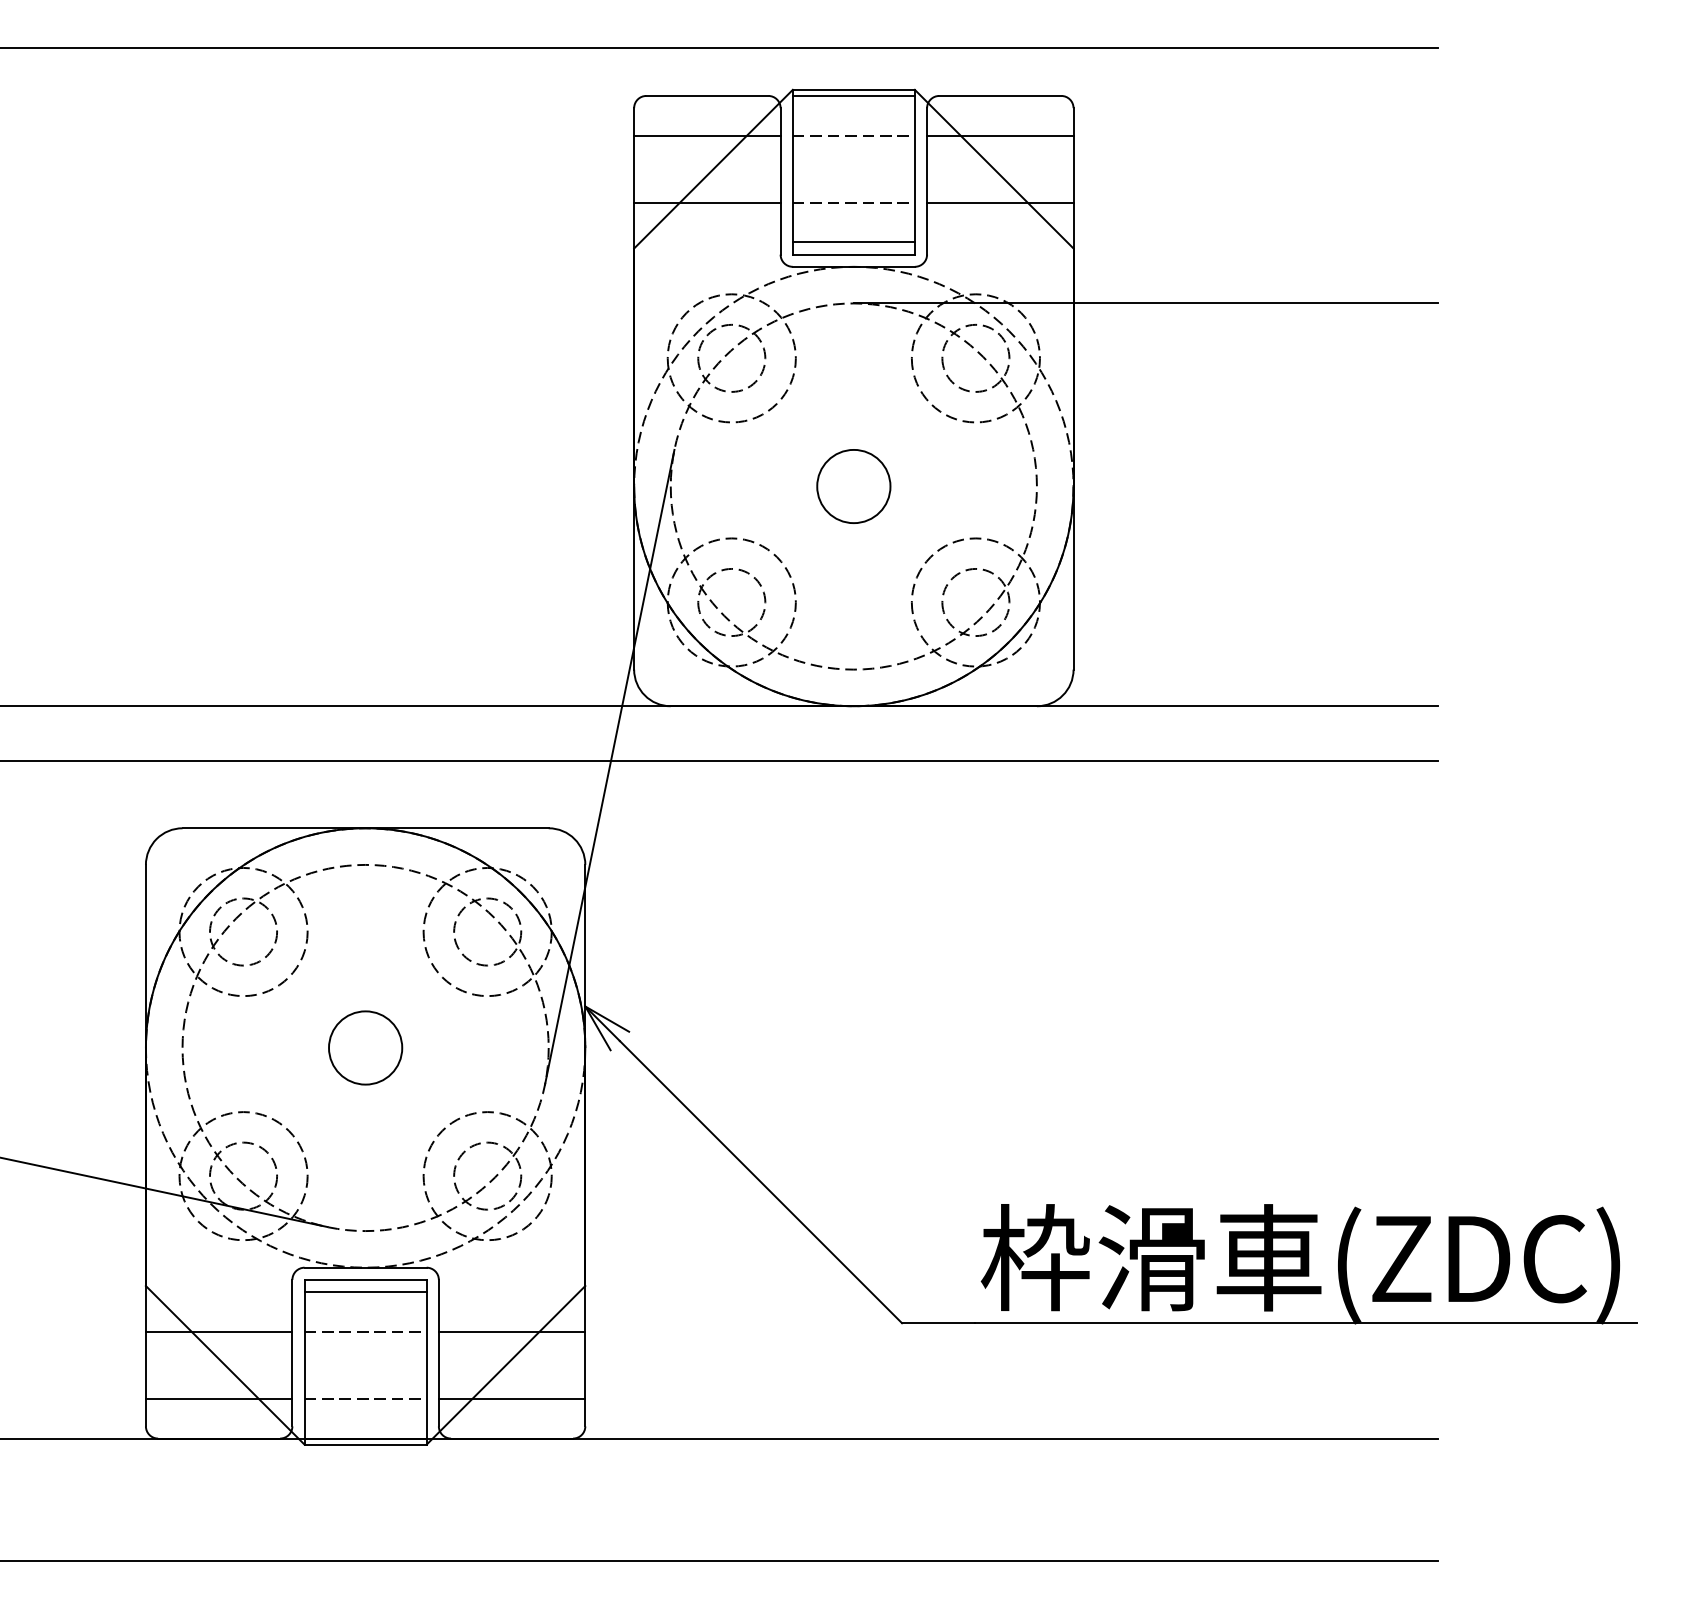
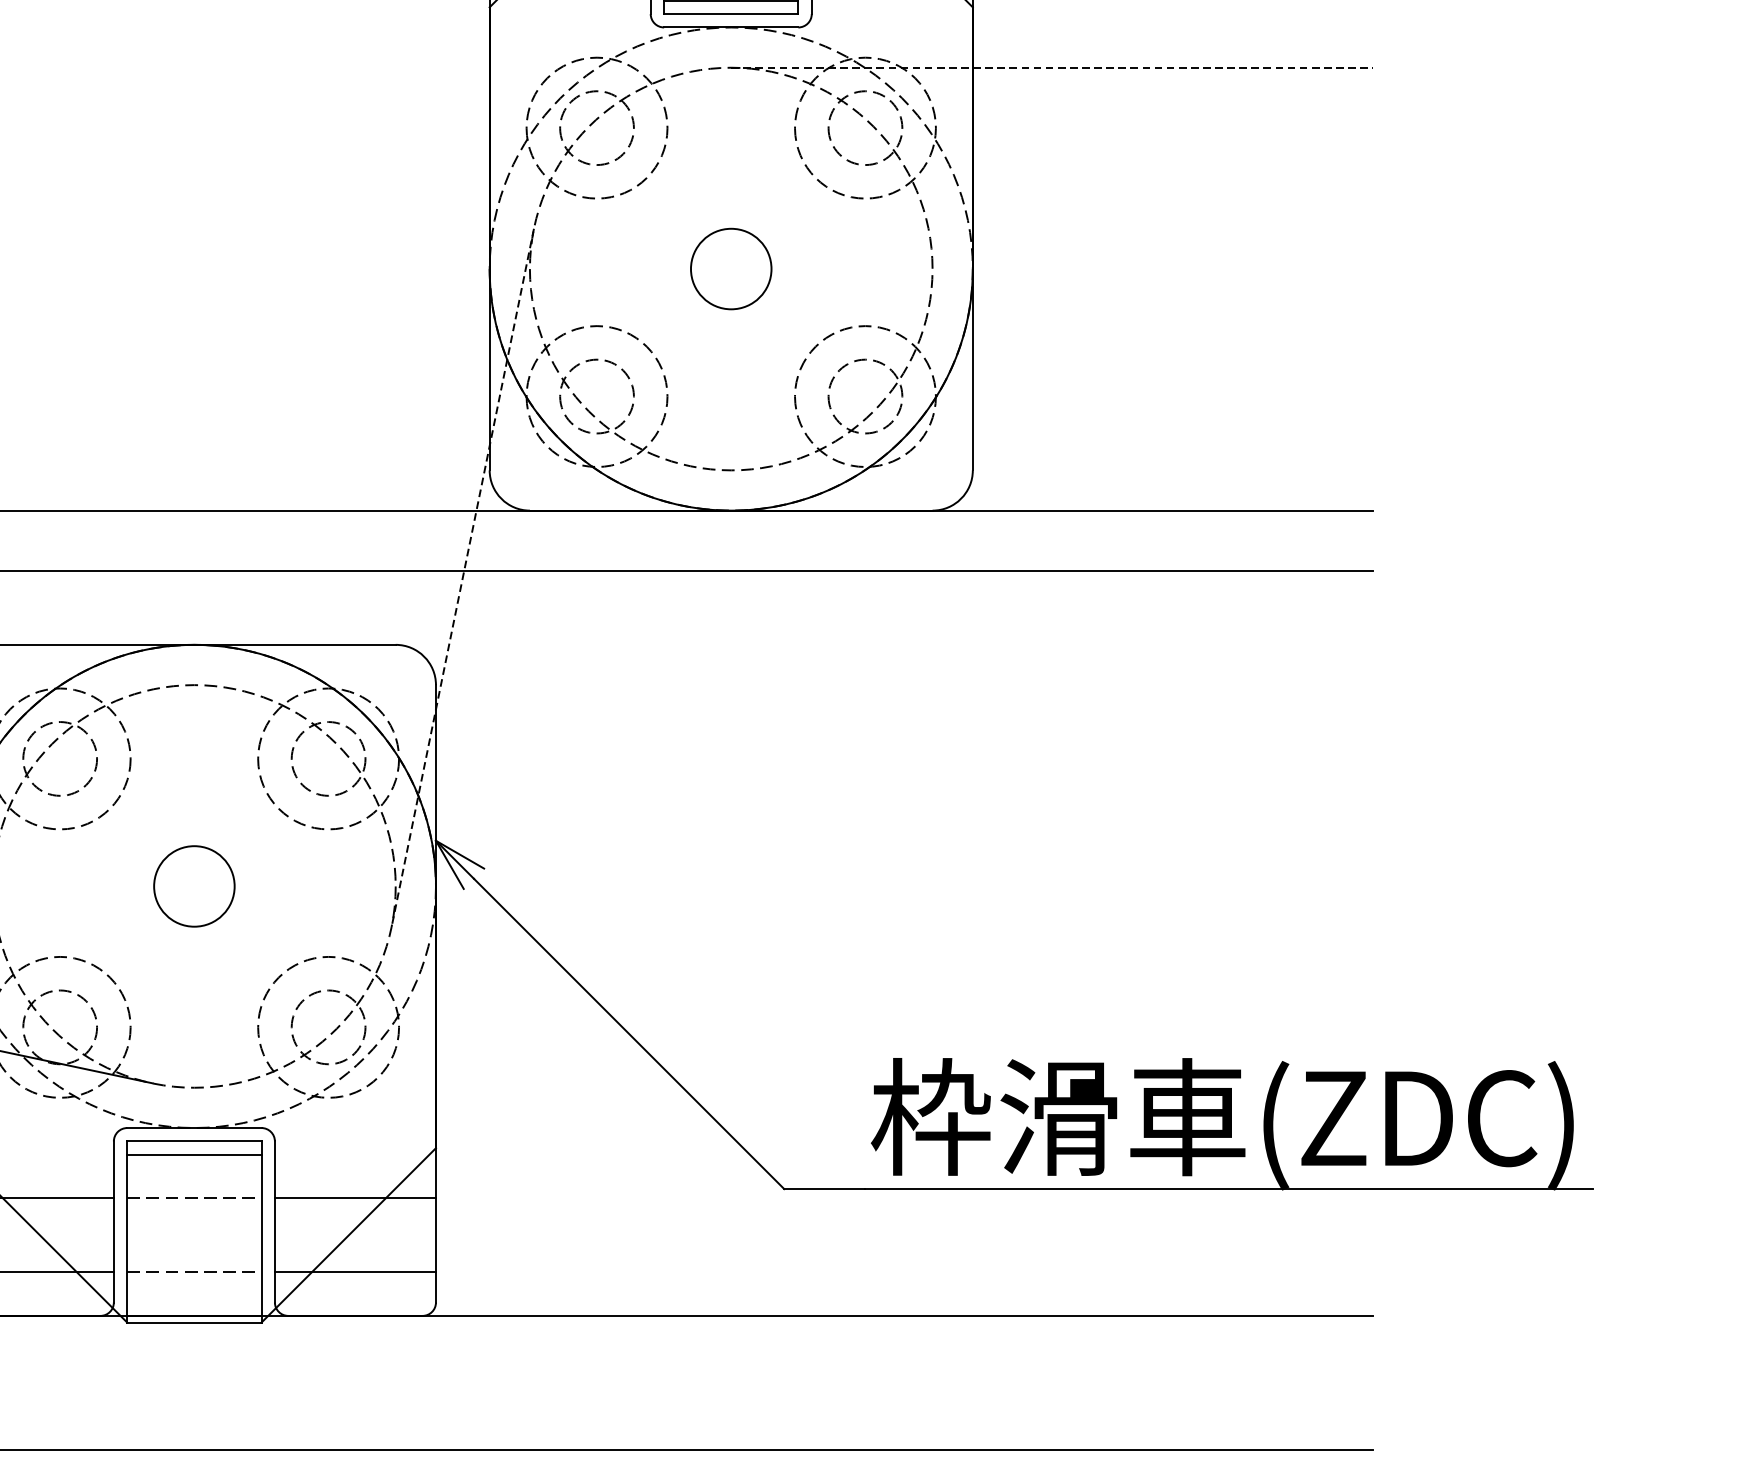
line: (1145, 303) -> (1051, 67), solid -> dashed
line: (609, 767) -> (462, 578), solid -> dashed

